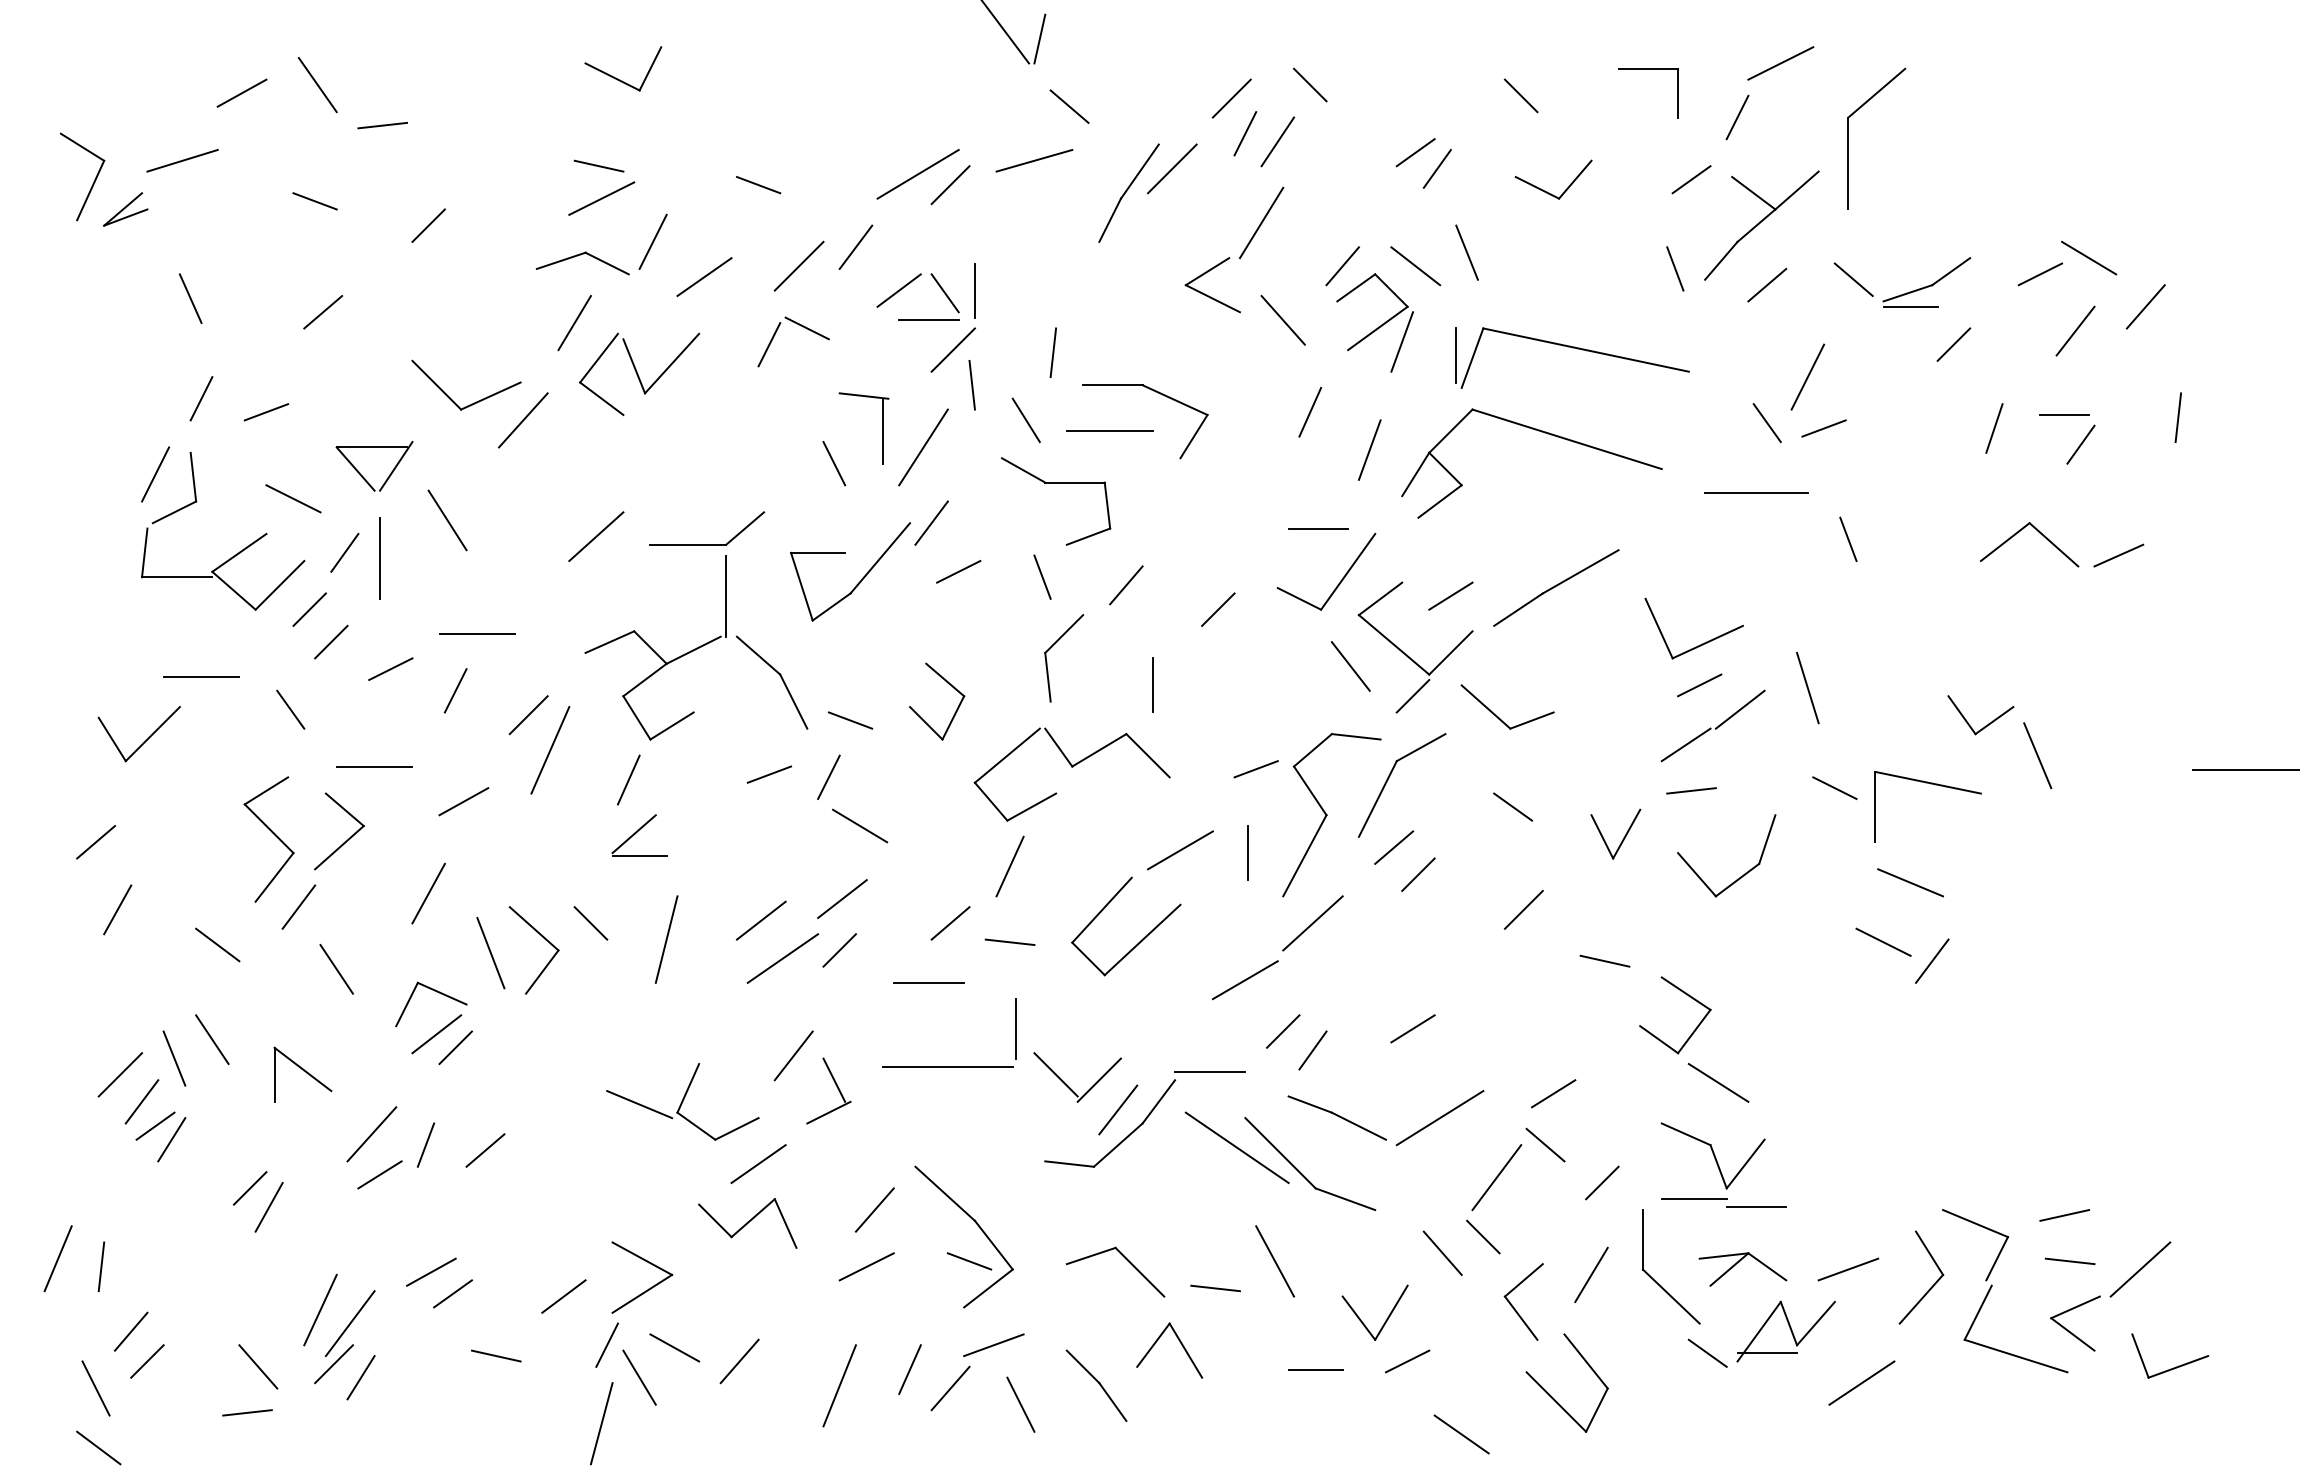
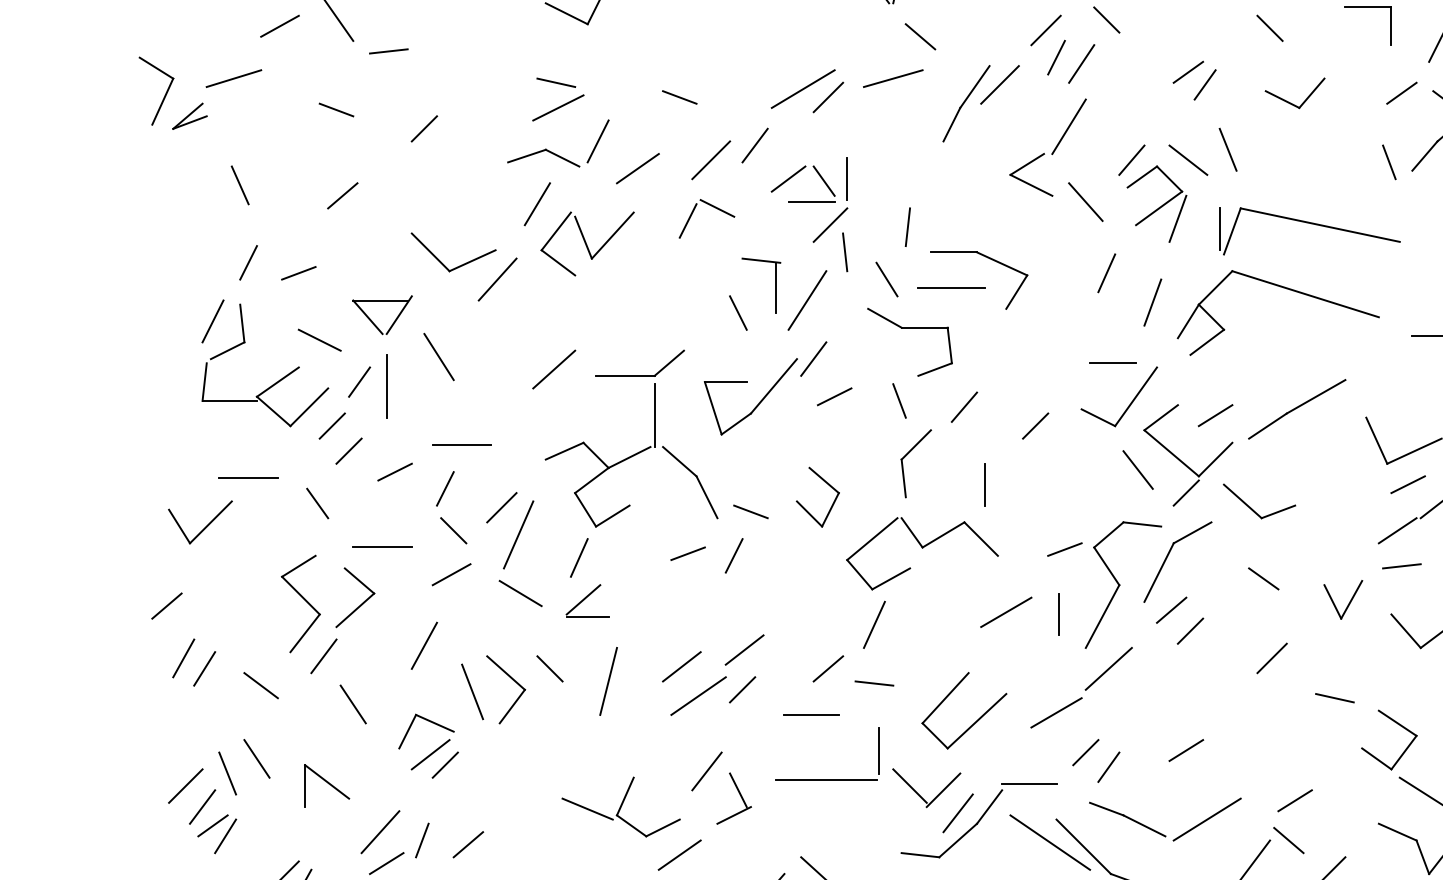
line: (466, 744) -> (453, 530), added
line: (860, 825) -> (521, 593), moved
line: (144, 923) -> (204, 668), added
part: (1140, 940) -> (975, 721), moved

